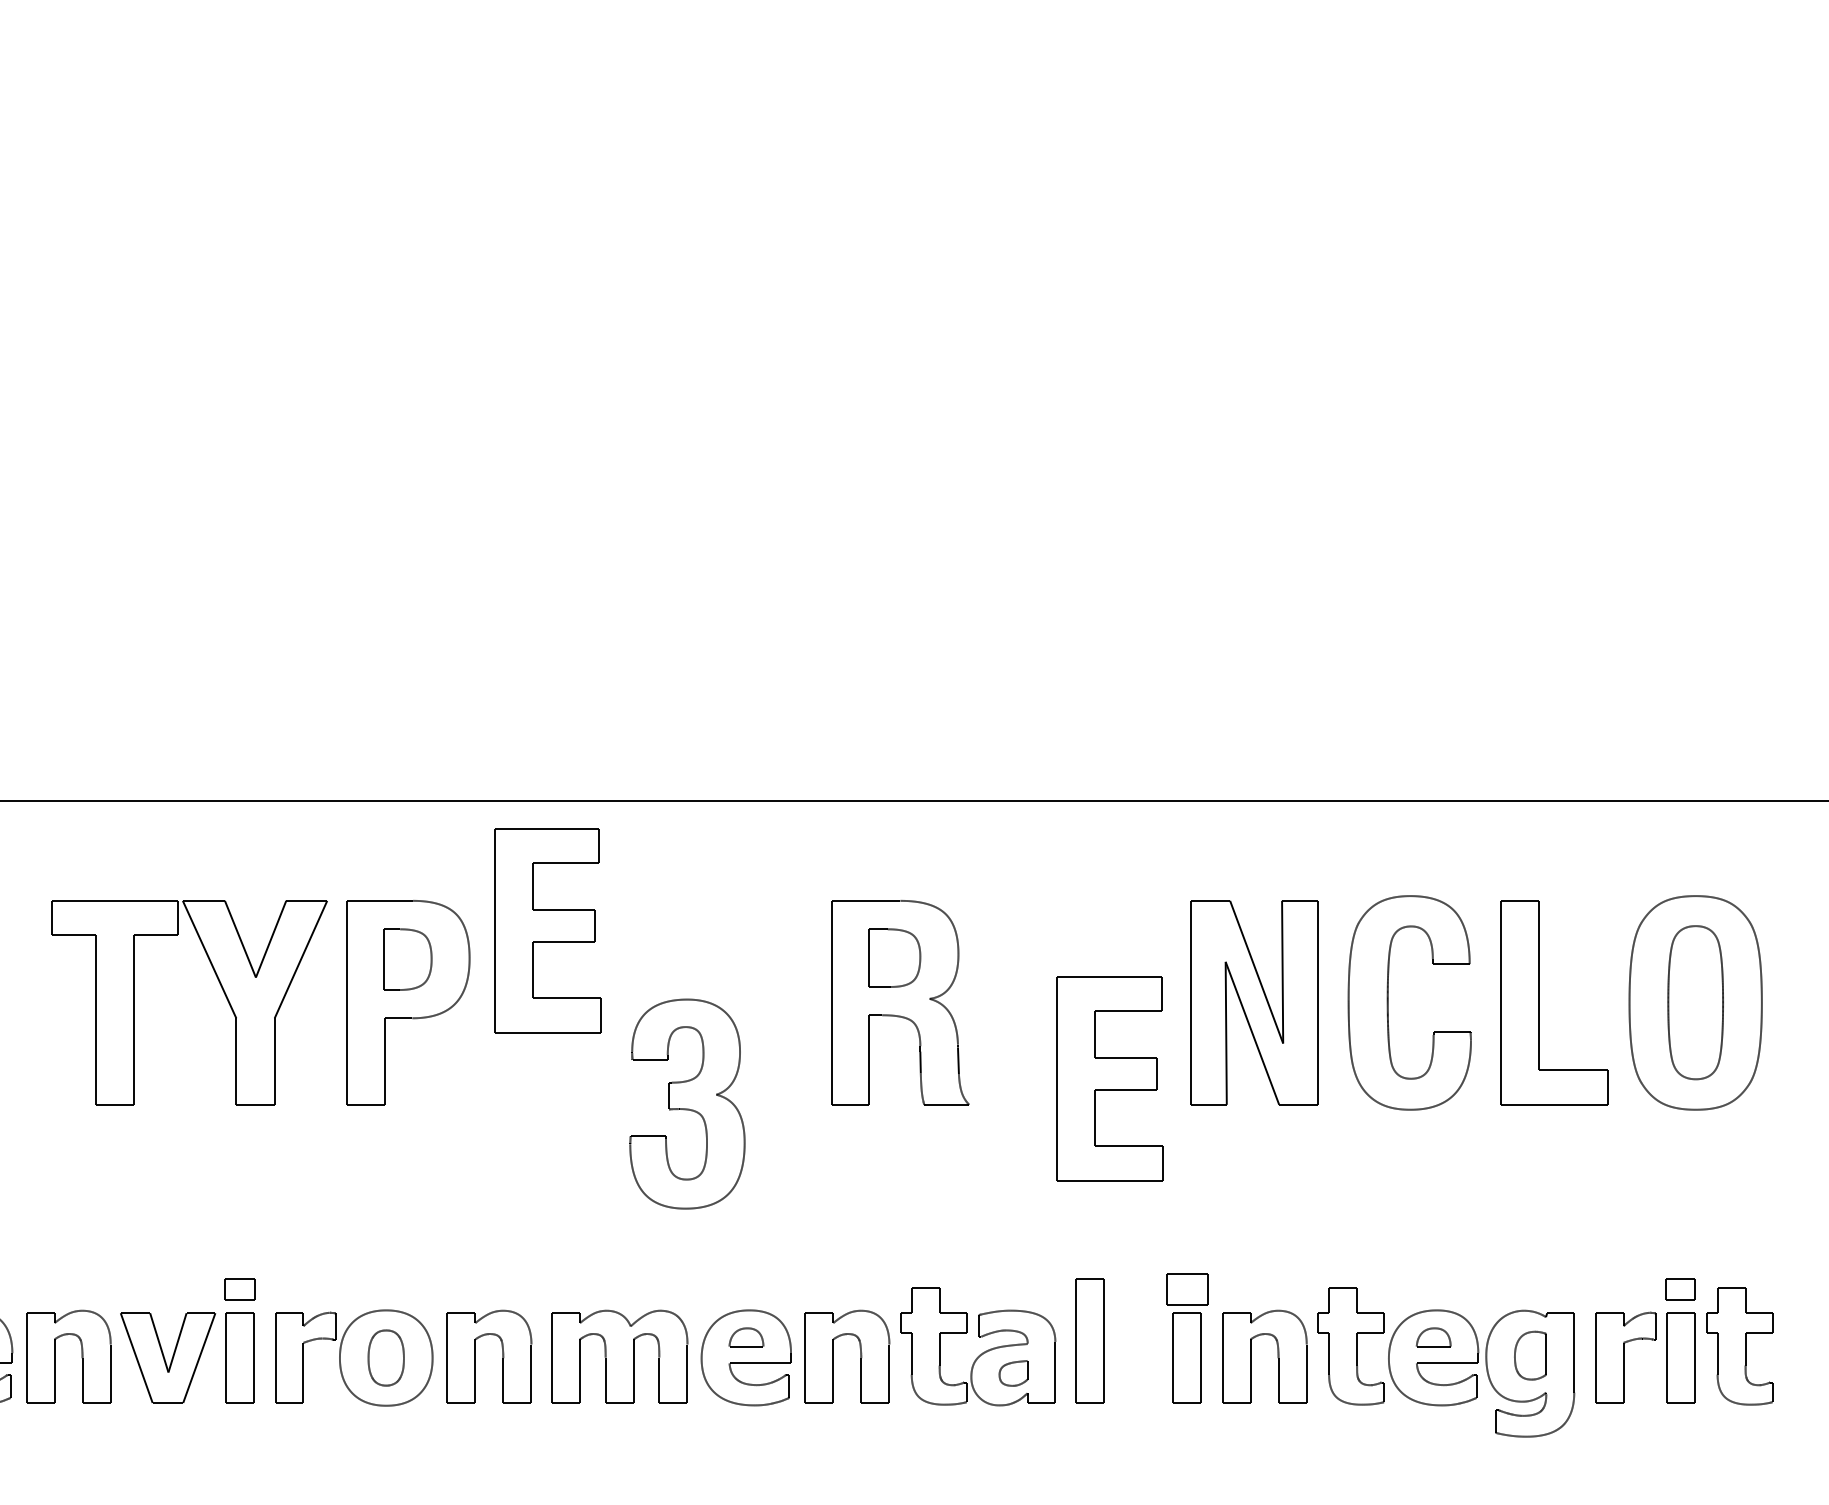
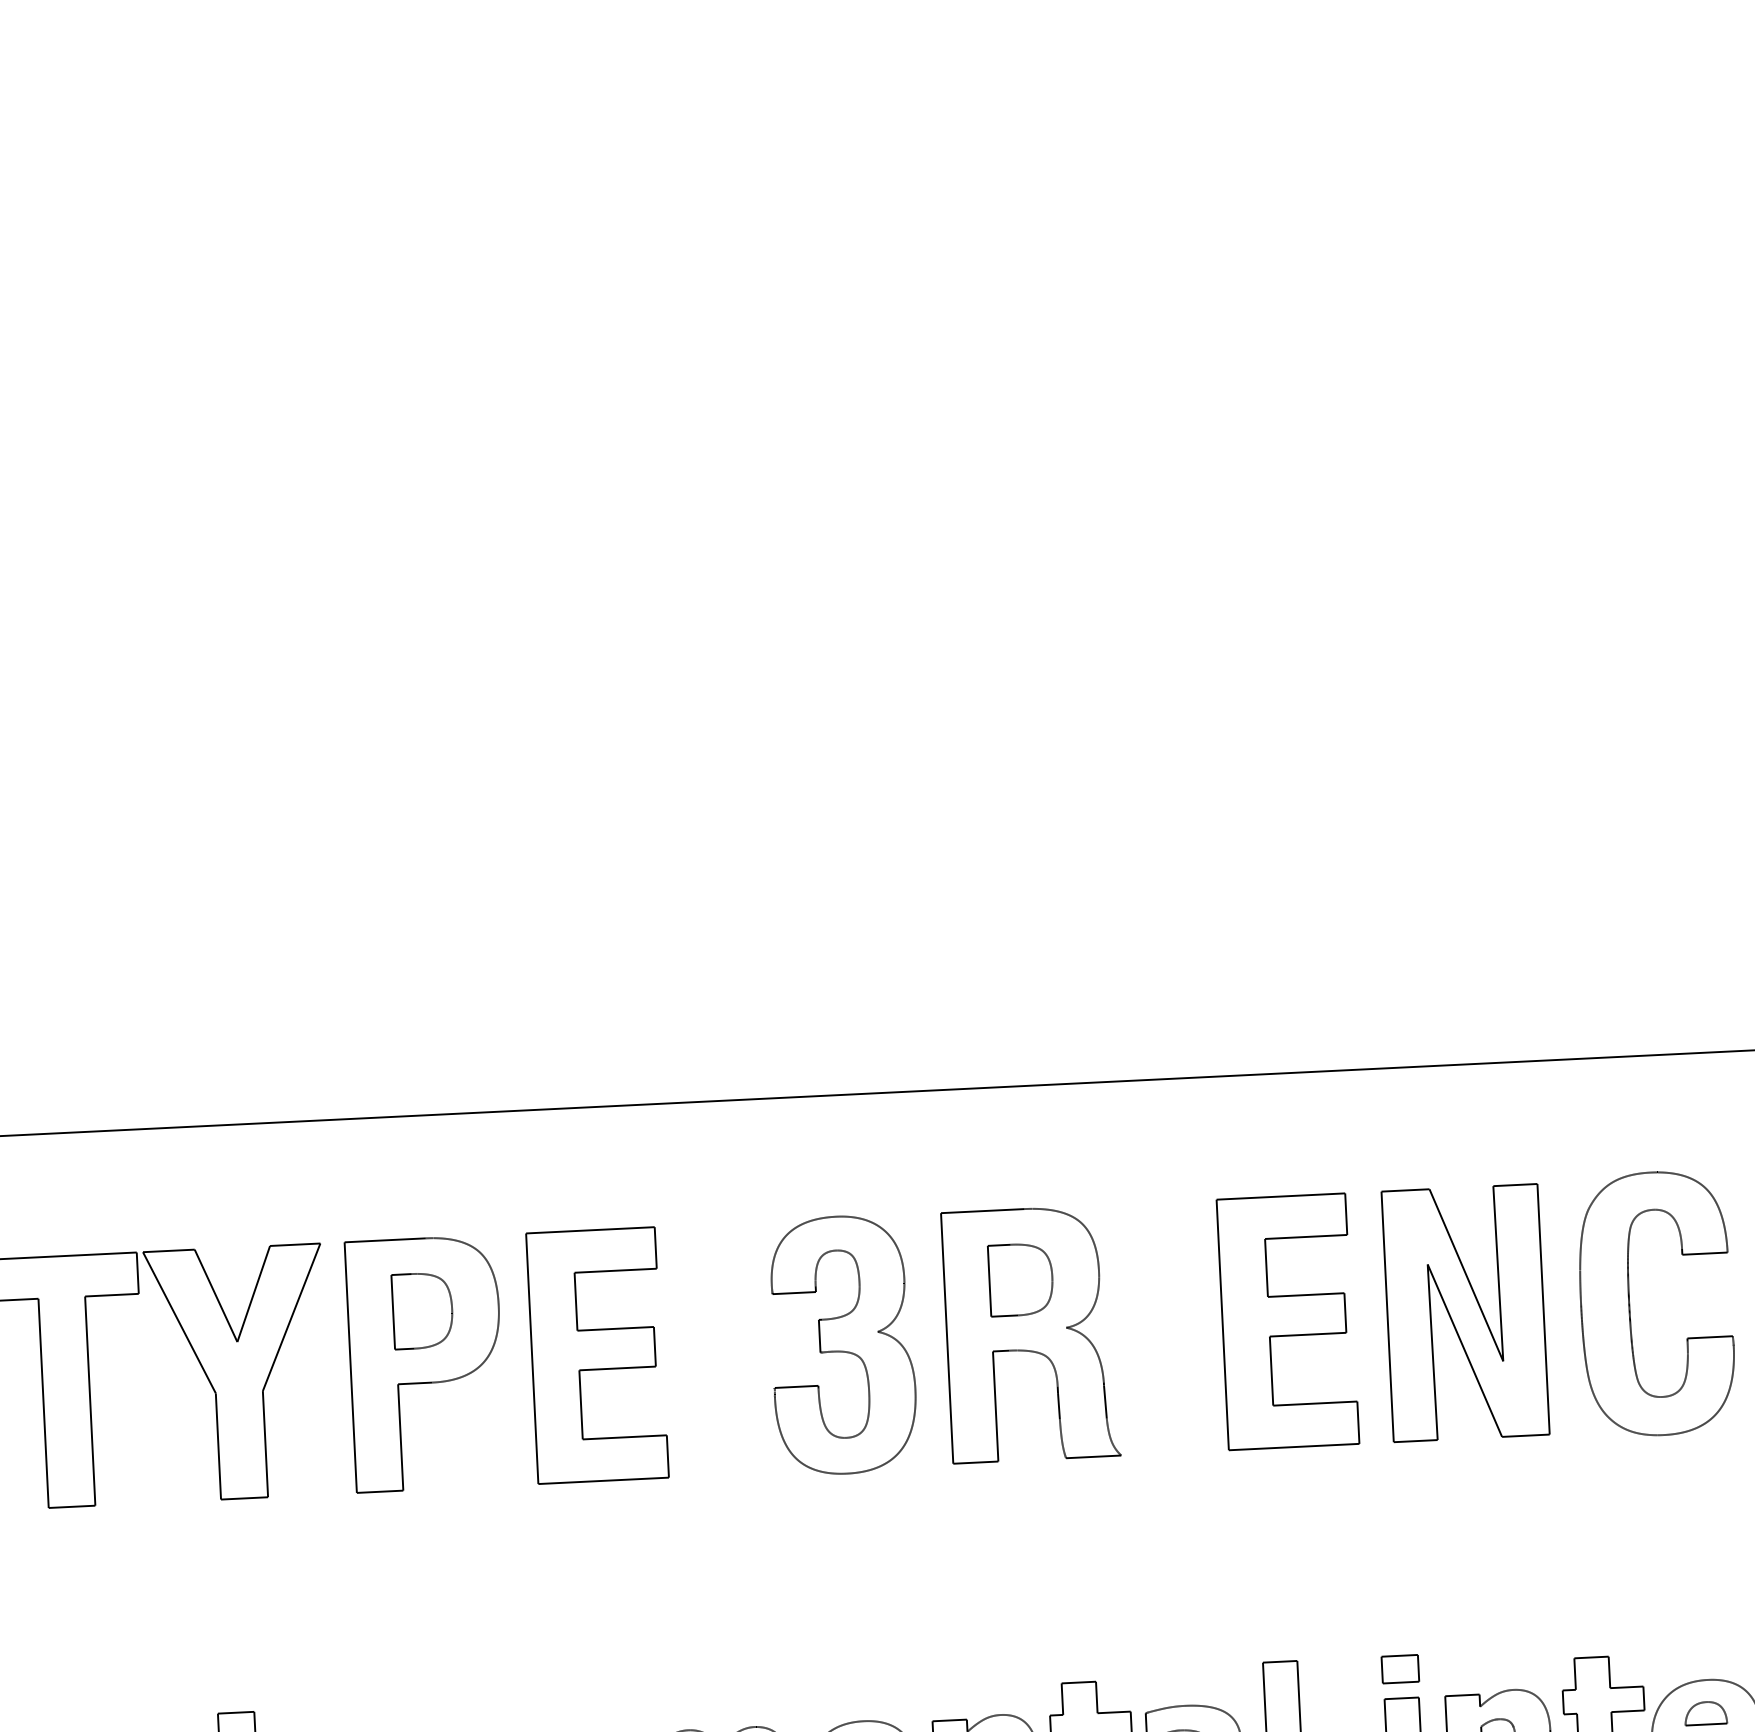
part: (547, 930) -> (597, 1355), moved
part: (1109, 1078) -> (1287, 1321), moved
part: (687, 1103) -> (842, 1344), moved
part: (1187, 1289) -> (1400, 1669), size x0.71

